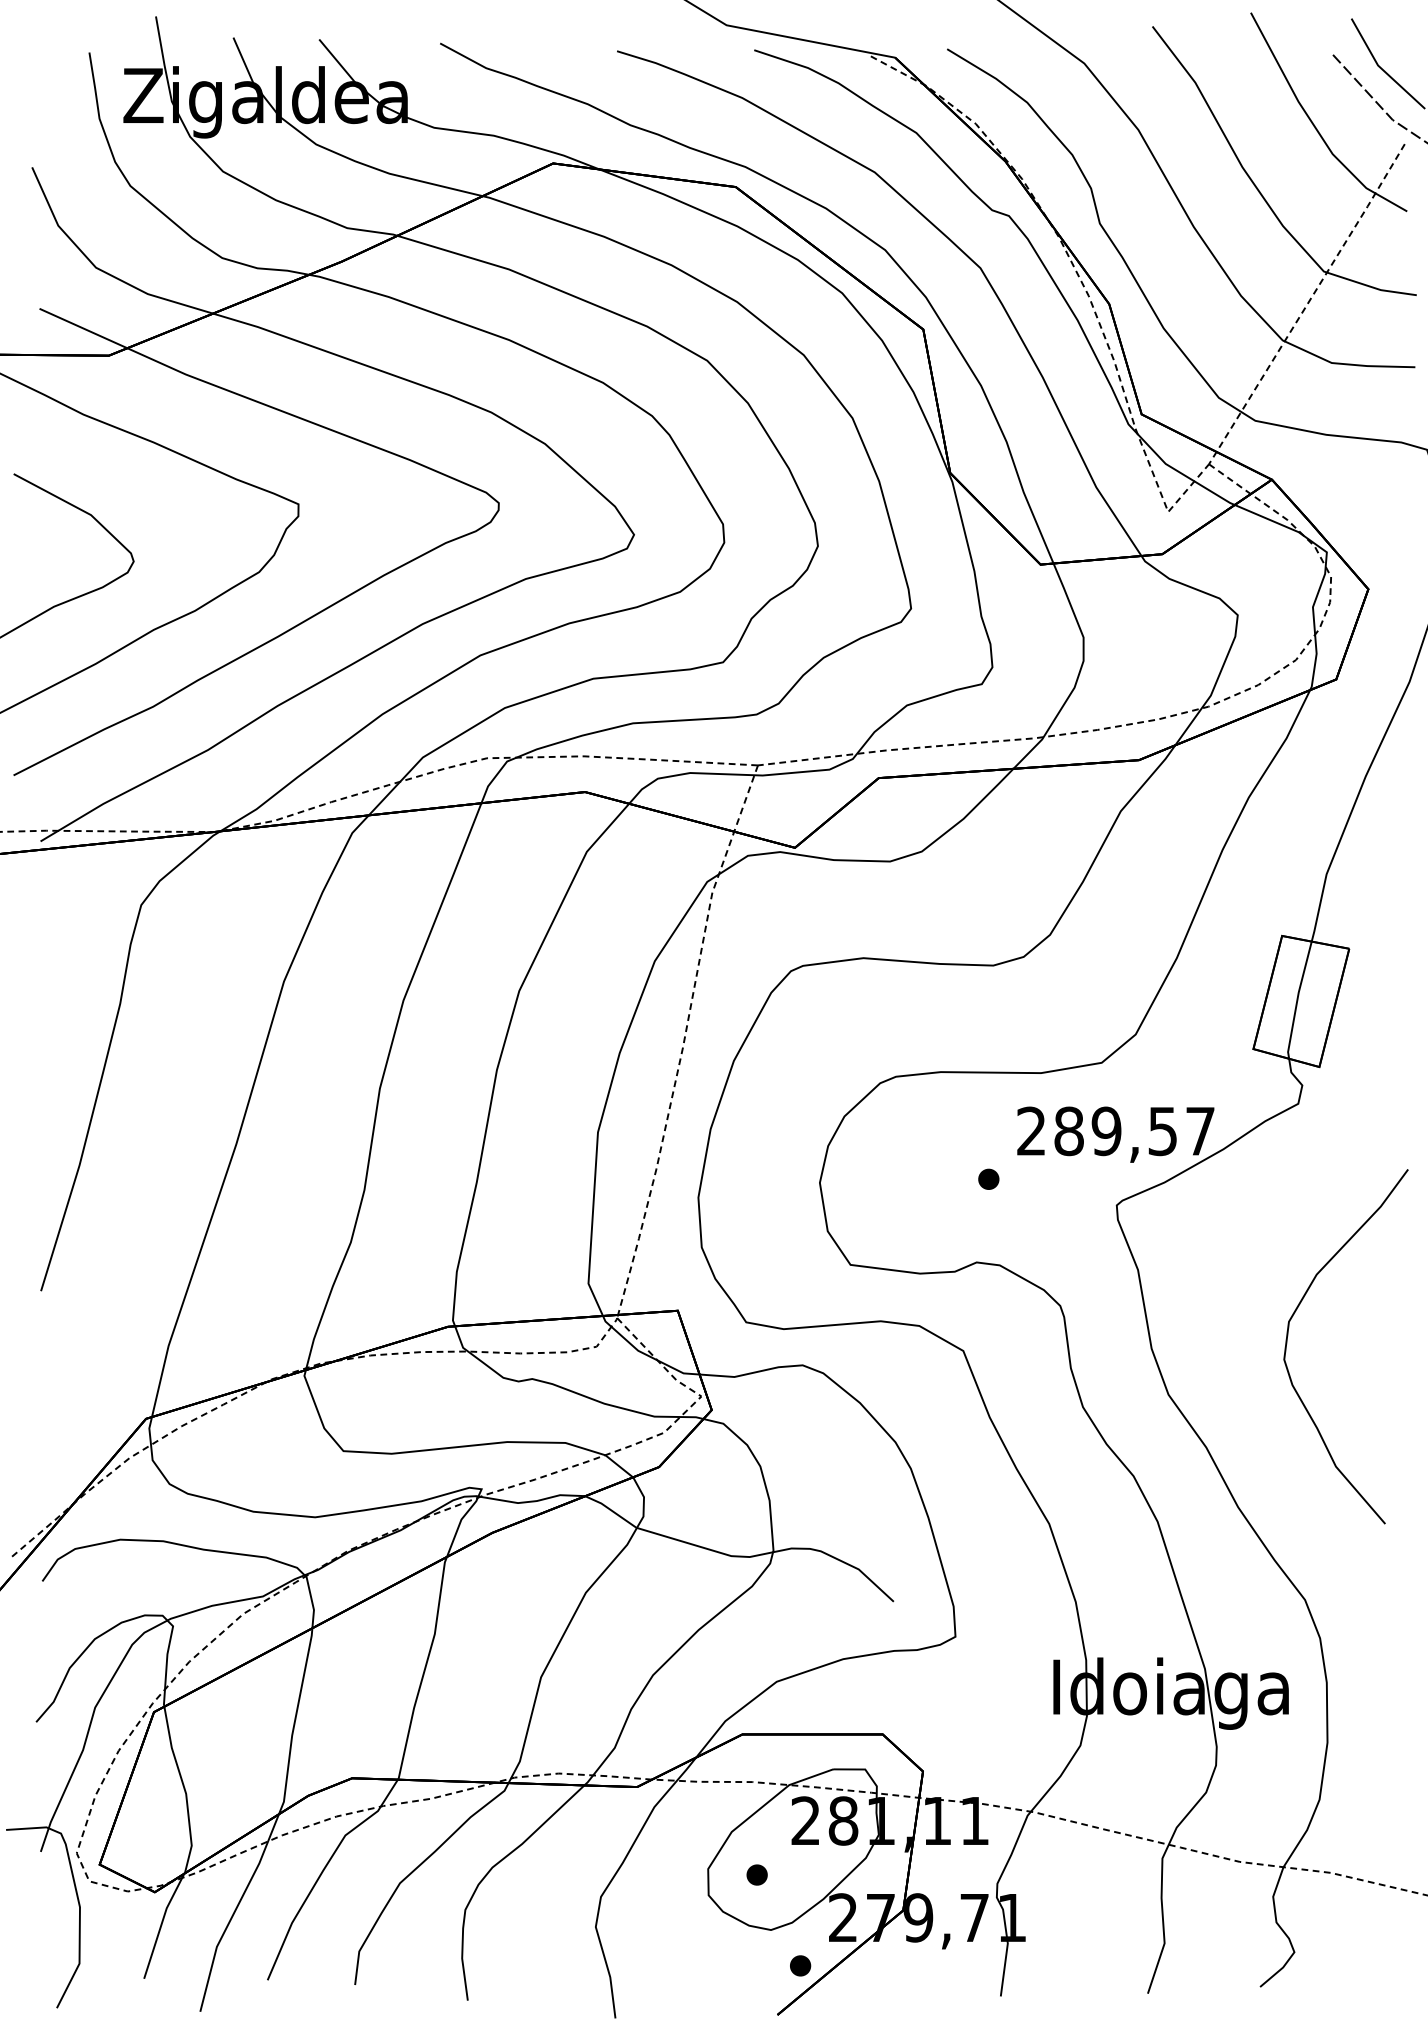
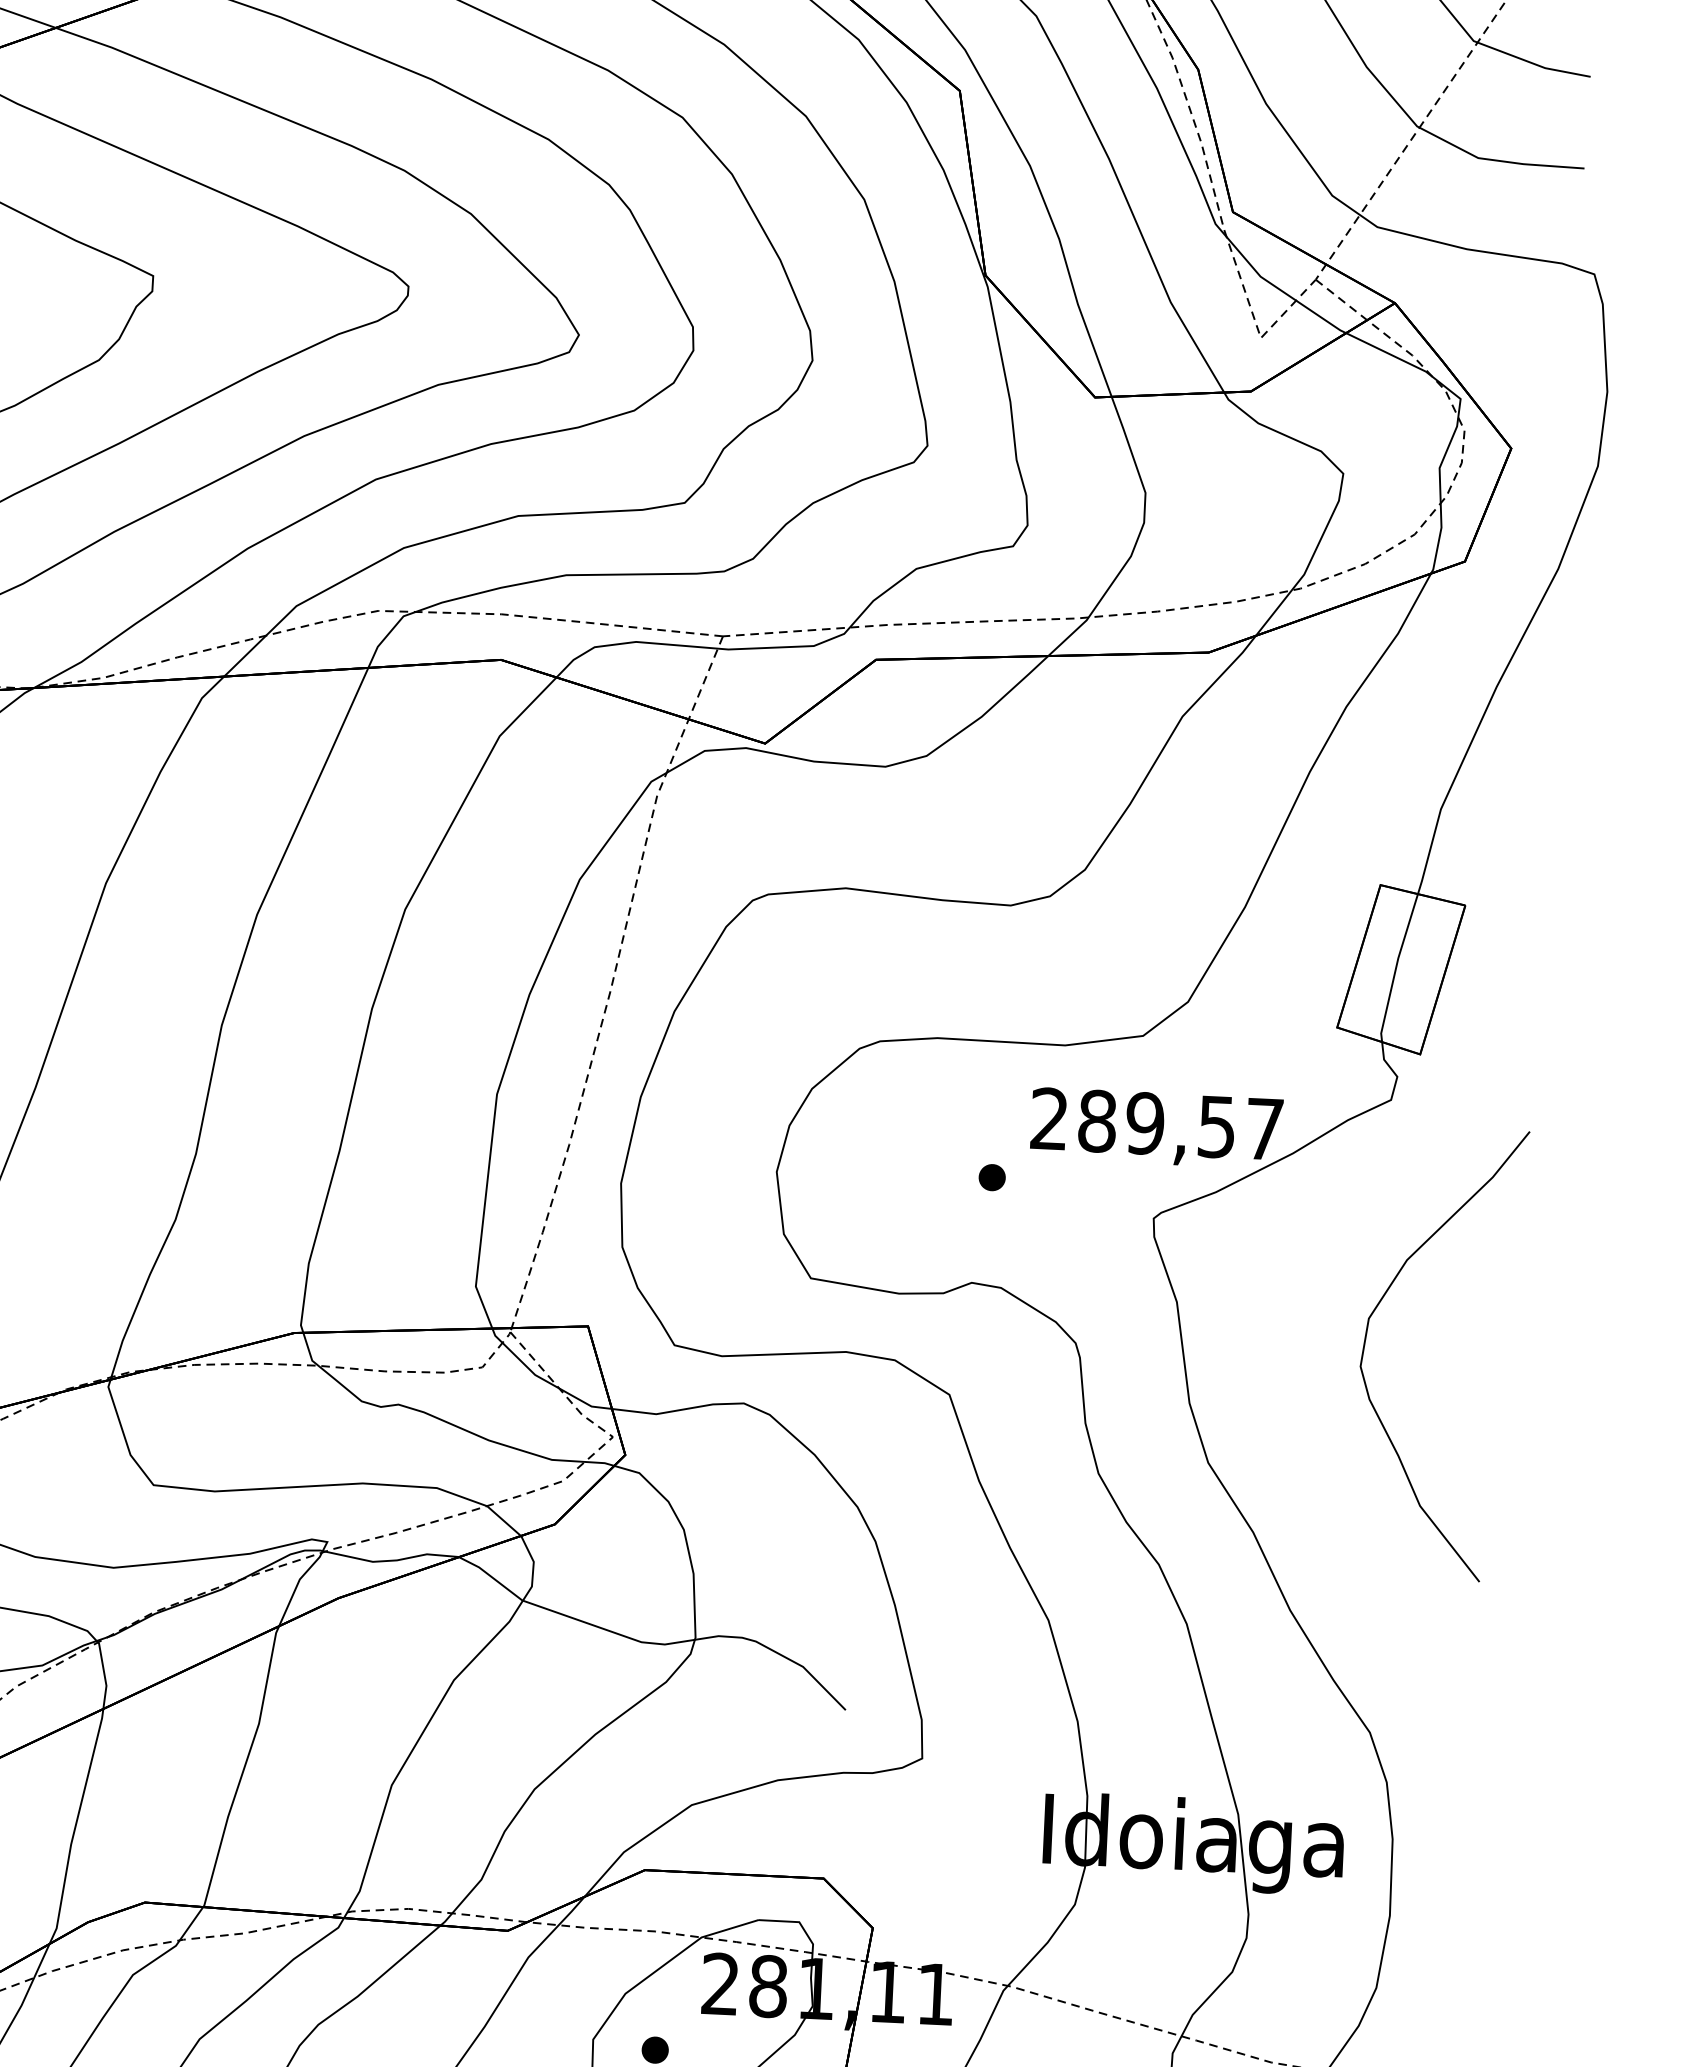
curve: (1287, 1344) -> (1365, 1347), moved

